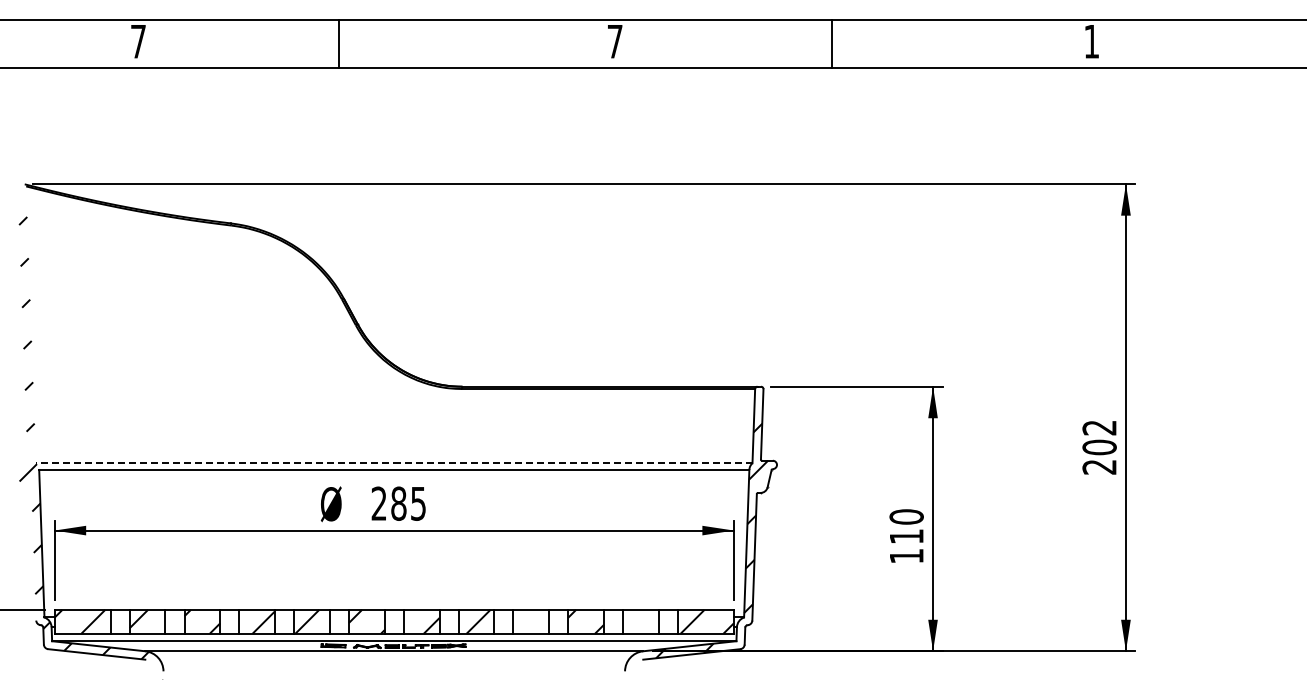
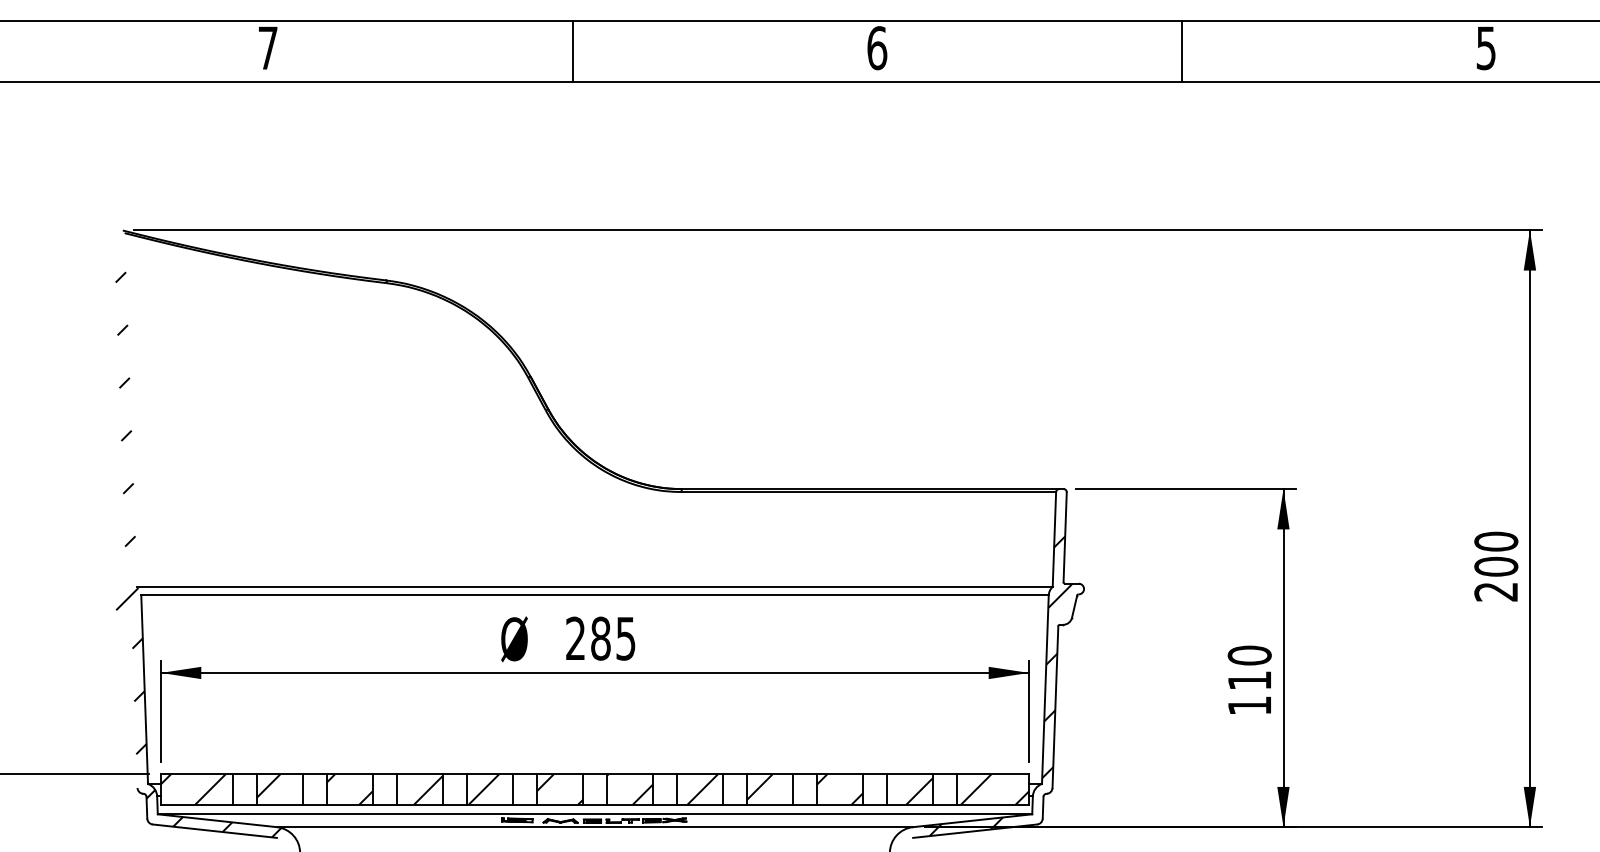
text: (614, 41) -> (876, 48), 7 -> 6
text: (1091, 41) -> (1485, 48), 1 -> 5
line: (339, 44) -> (573, 51), moved
line: (831, 44) -> (1181, 51), moved
text: (1099, 427) -> (1496, 541), 202 -> 200
line: (393, 463) -> (594, 587), dashed -> solid
hatch: (523, 619) -> (760, 786), added
hatch: (647, 622) -> (918, 790), added

